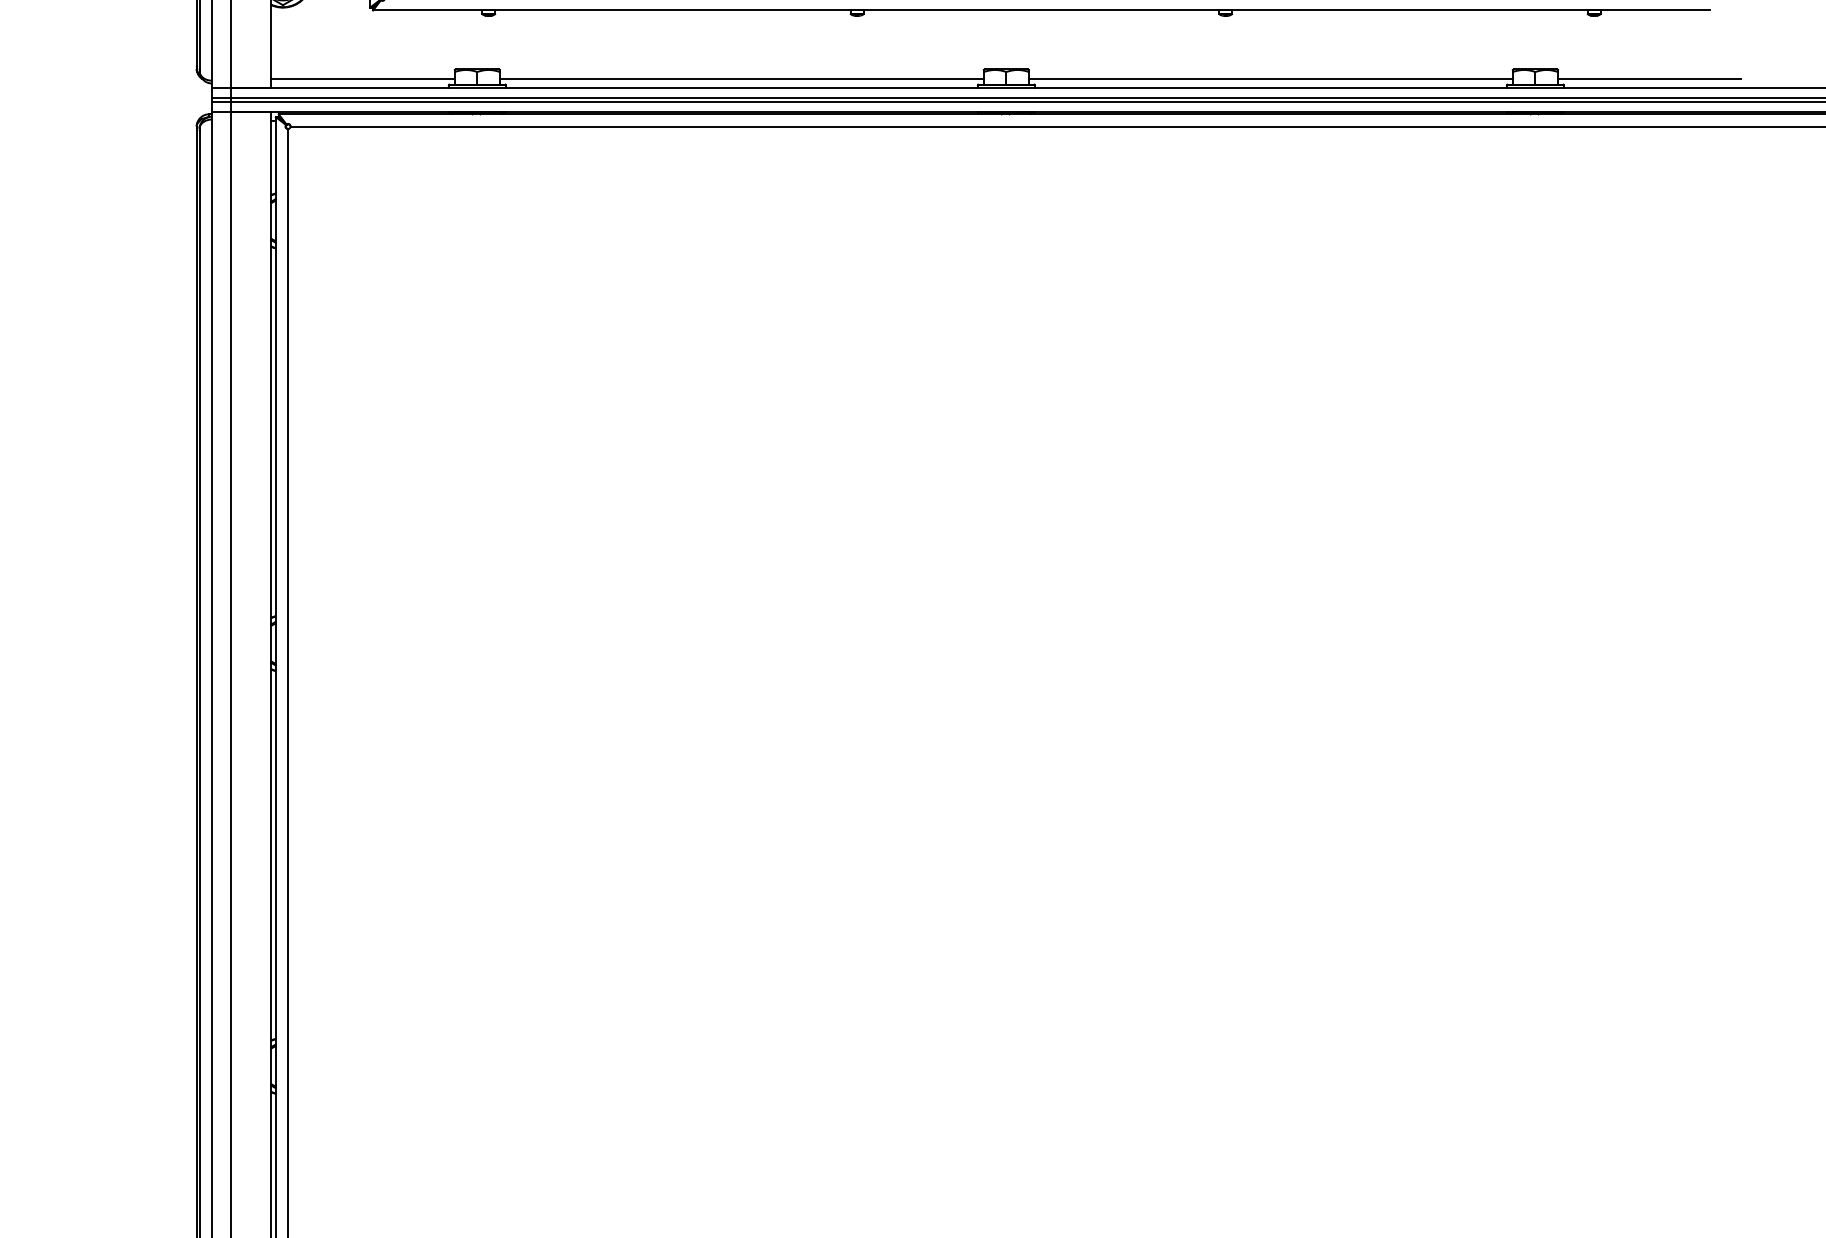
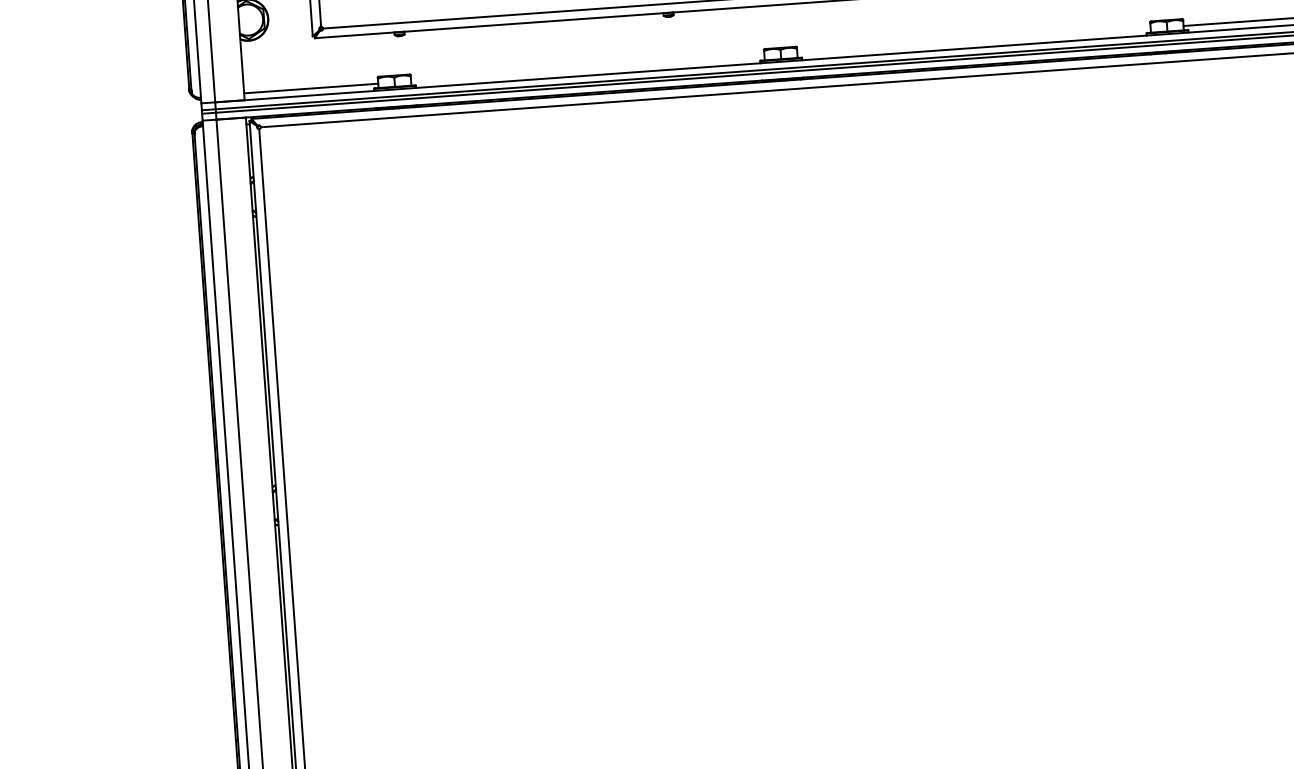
line: (741, 78) -> (587, 68), removed
line: (1270, 78) -> (973, 40), removed

